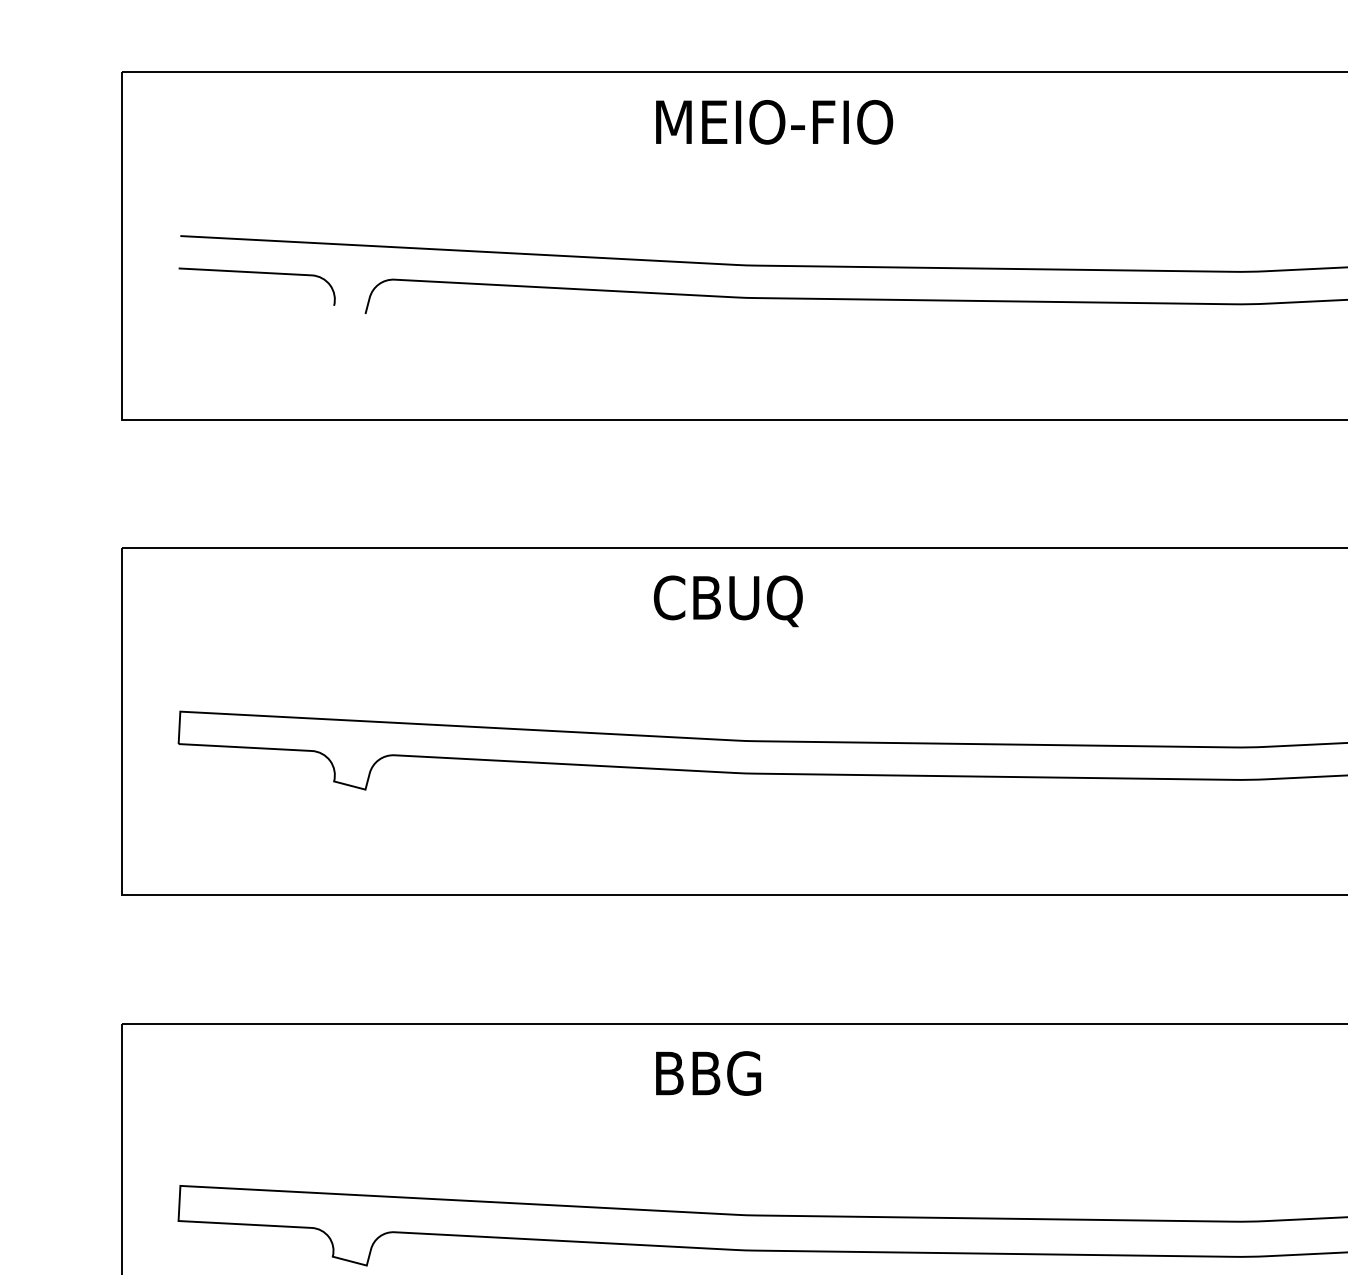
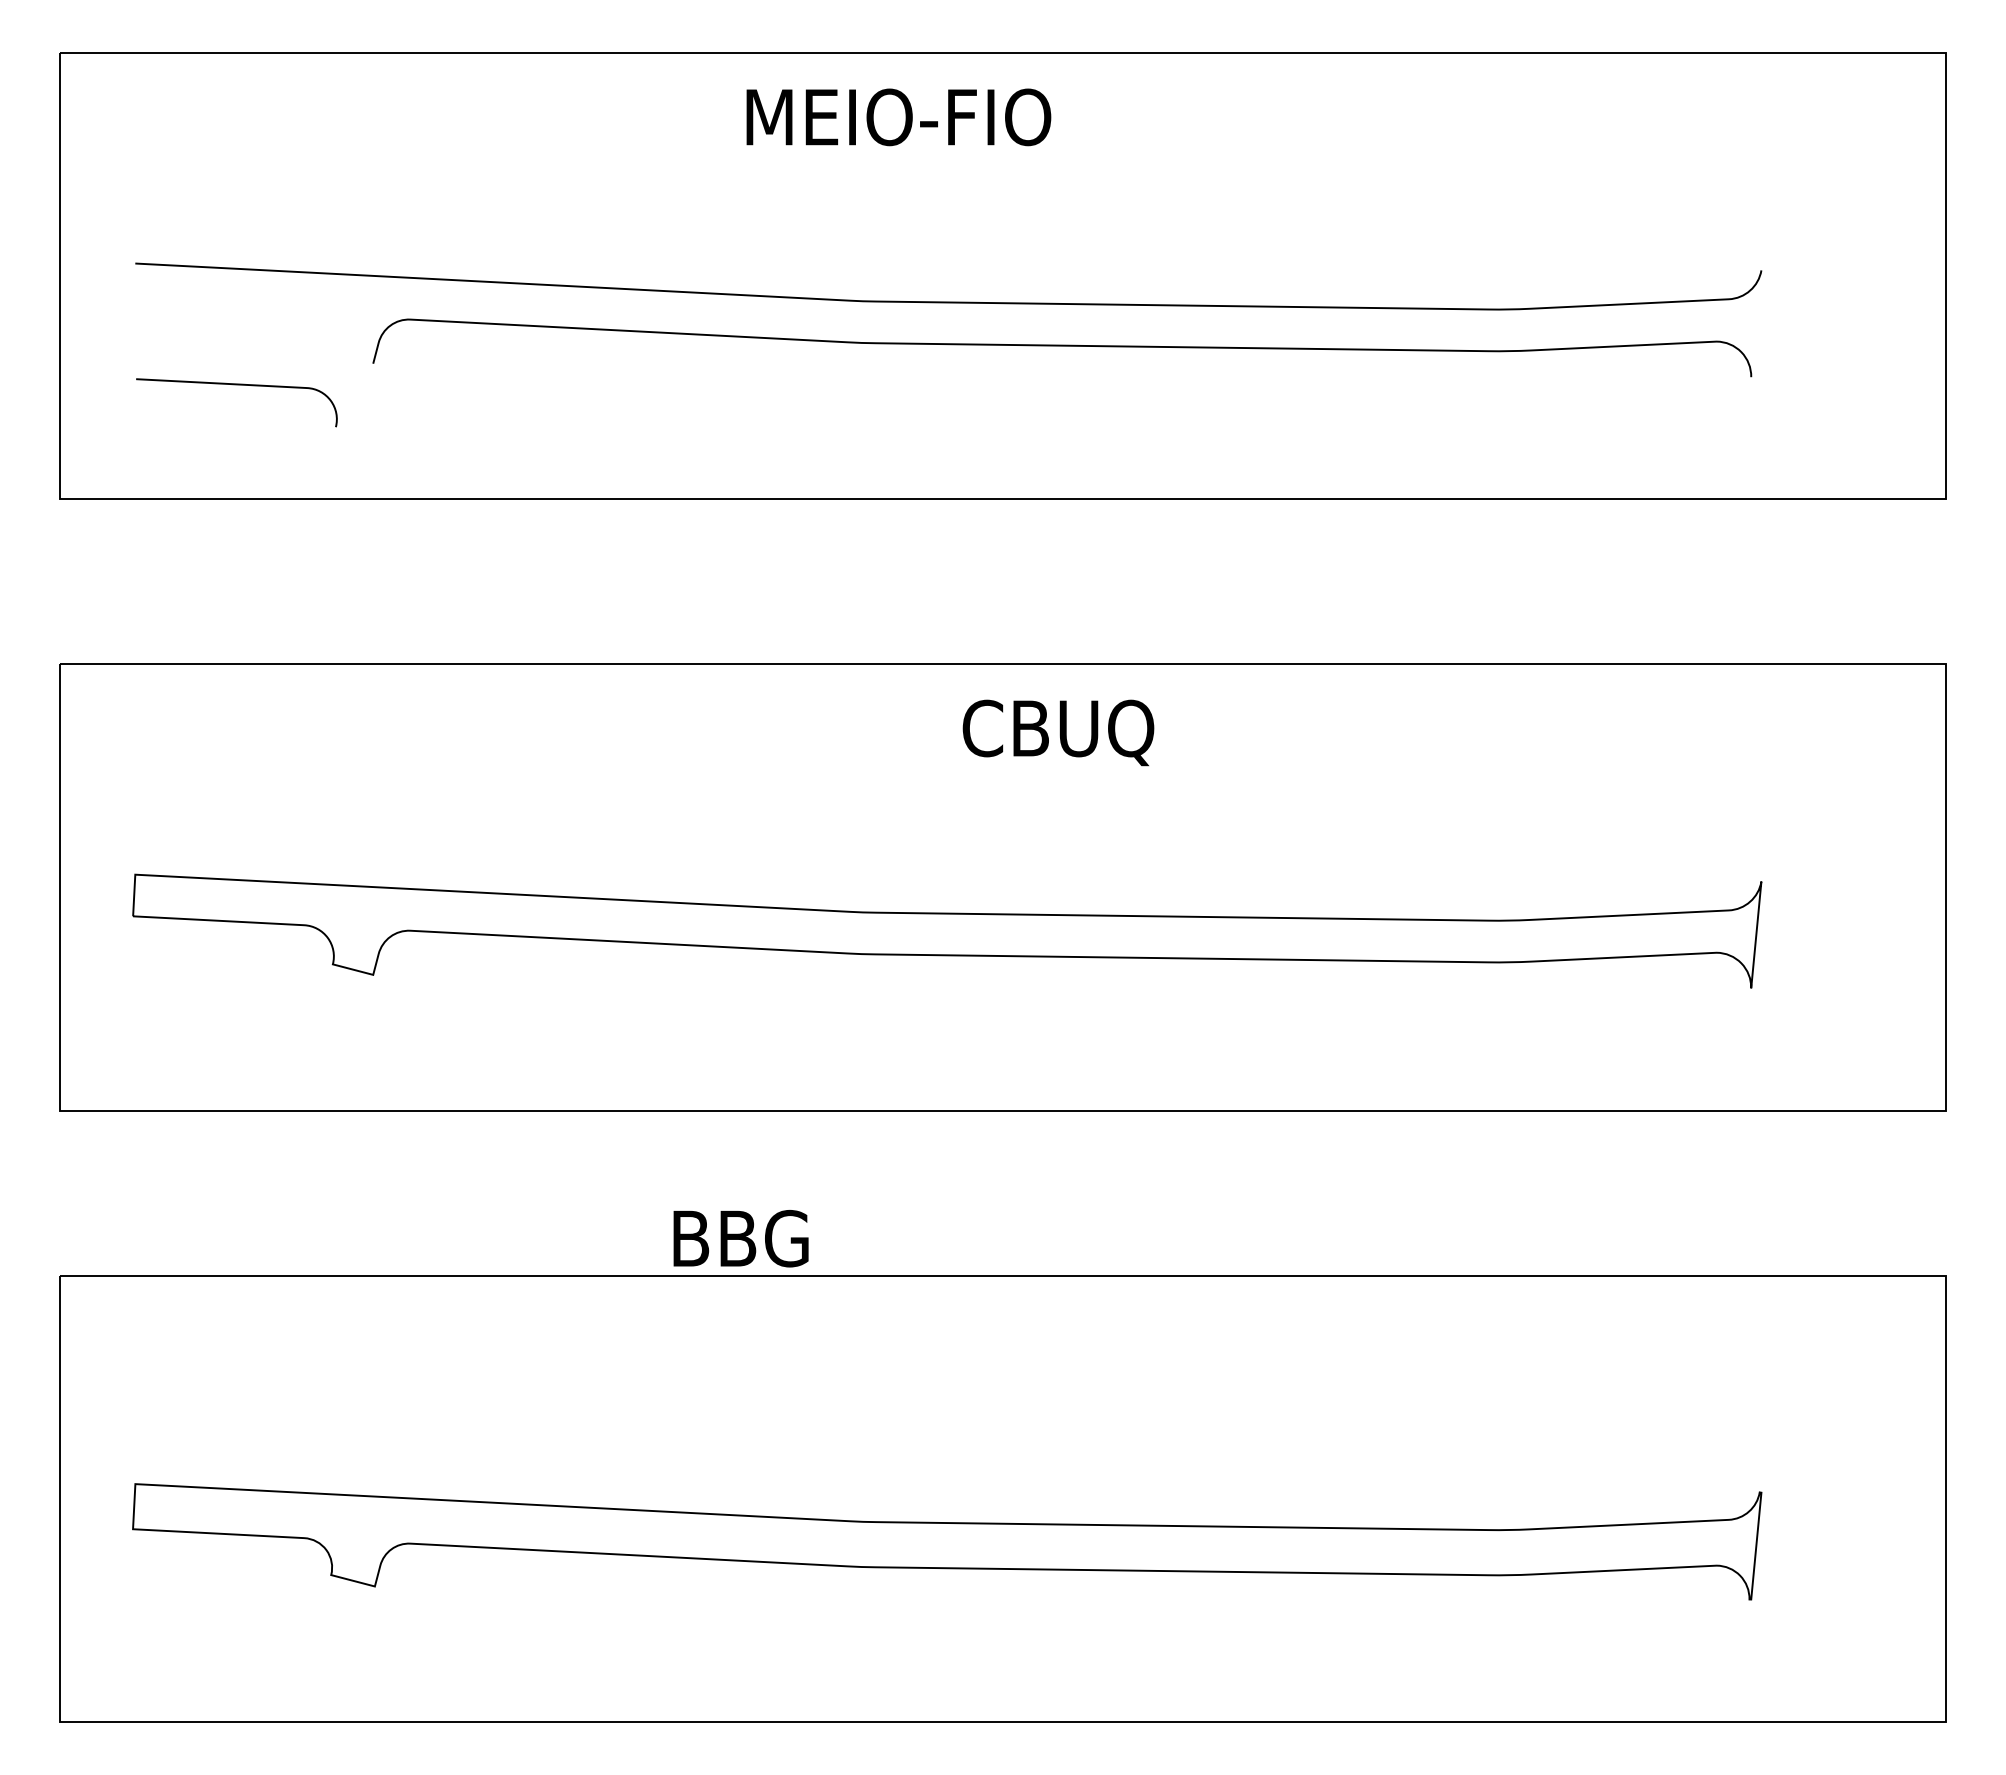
curve: (256, 273) -> (236, 385), moved
text: (728, 601) -> (1058, 732), moved
text: (708, 1073) -> (740, 1238), moved

